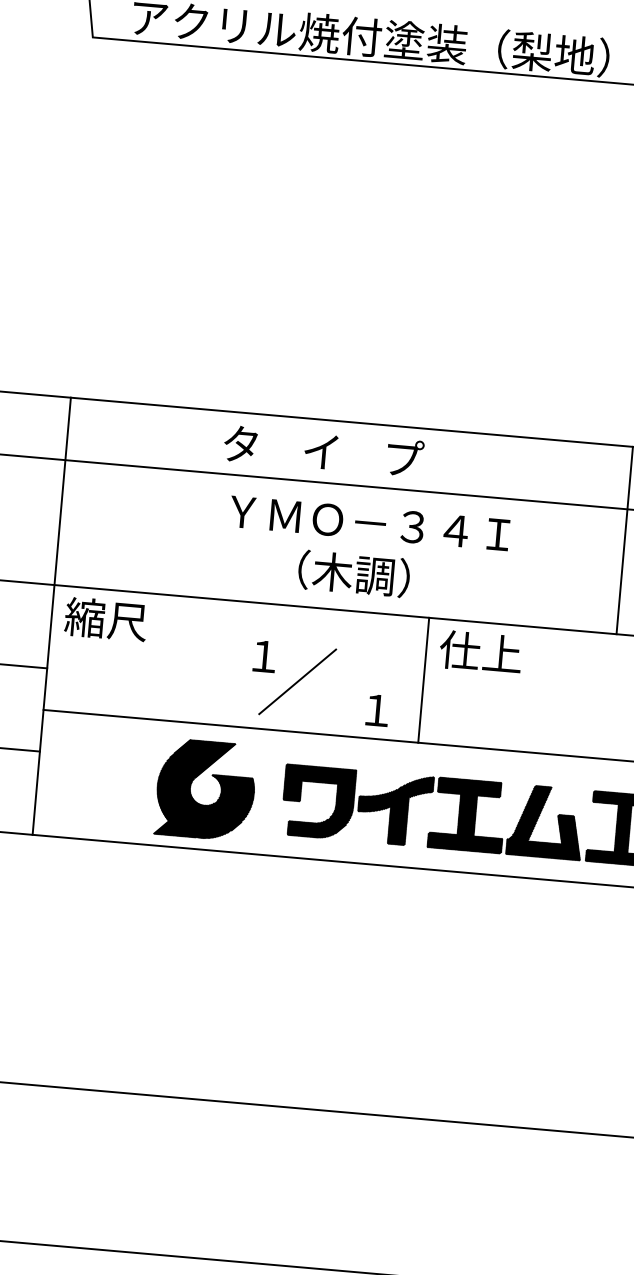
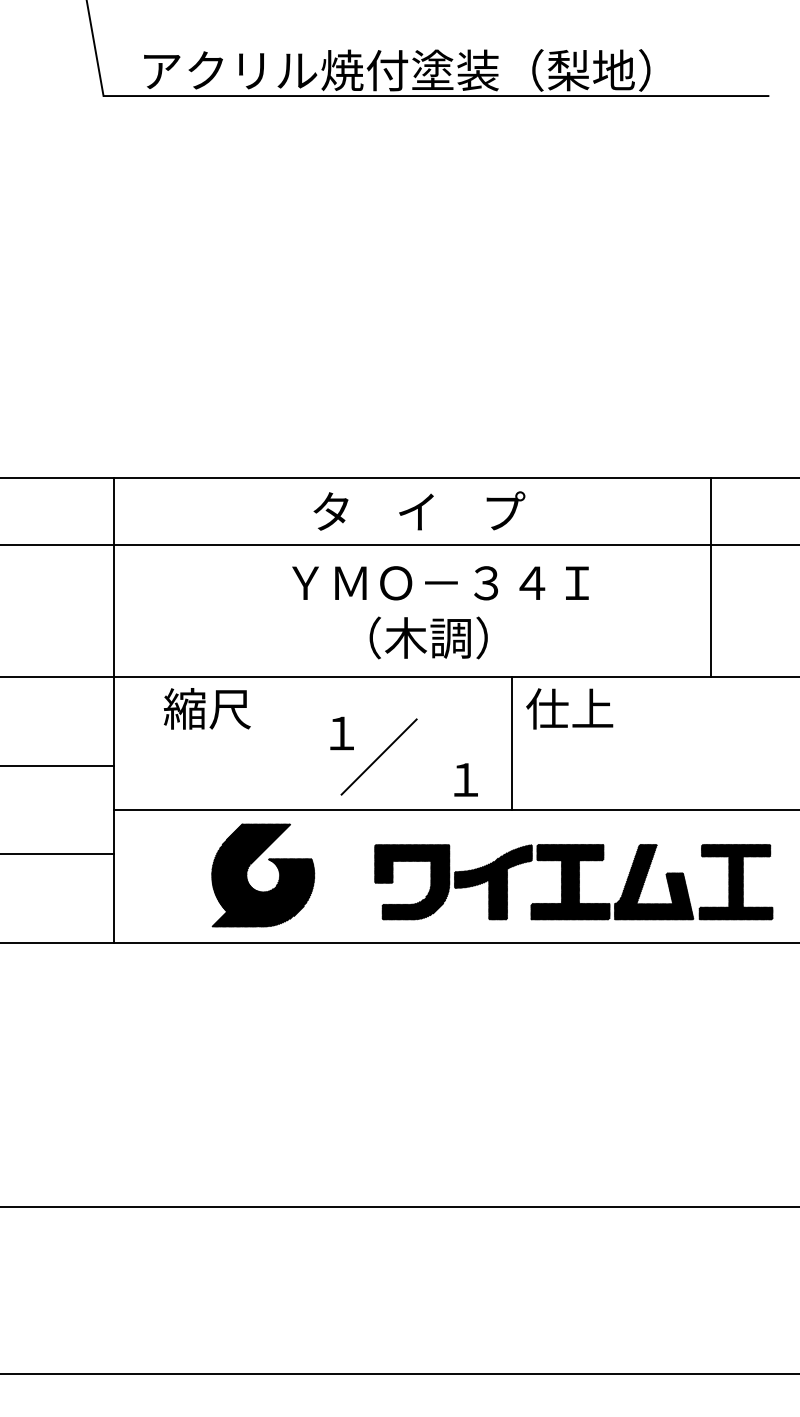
text: (323, 450) -> (419, 510), moved
text: (105, 619) -> (206, 708), moved
part: (220, 788) -> (278, 872), moved

